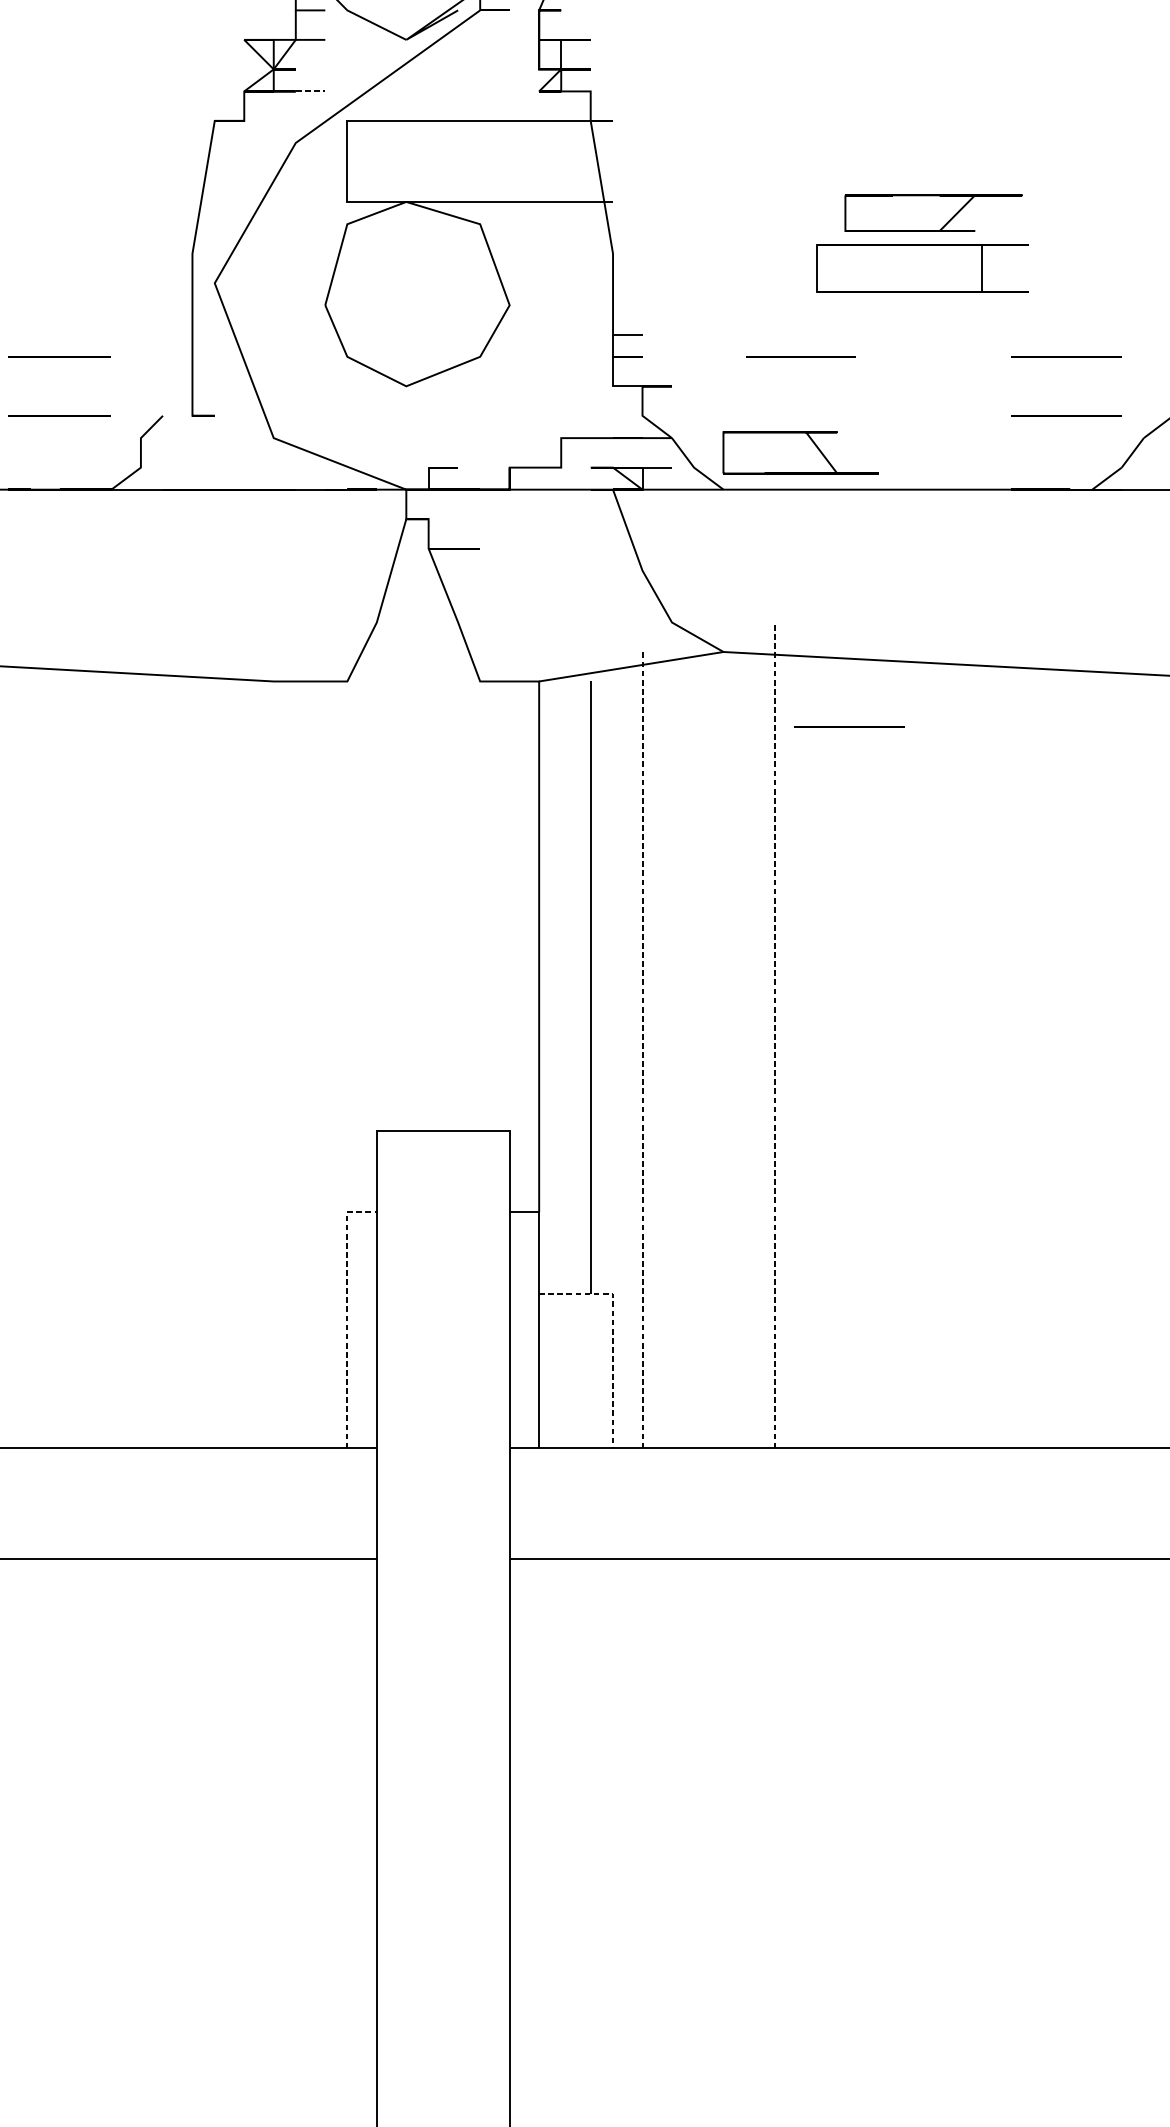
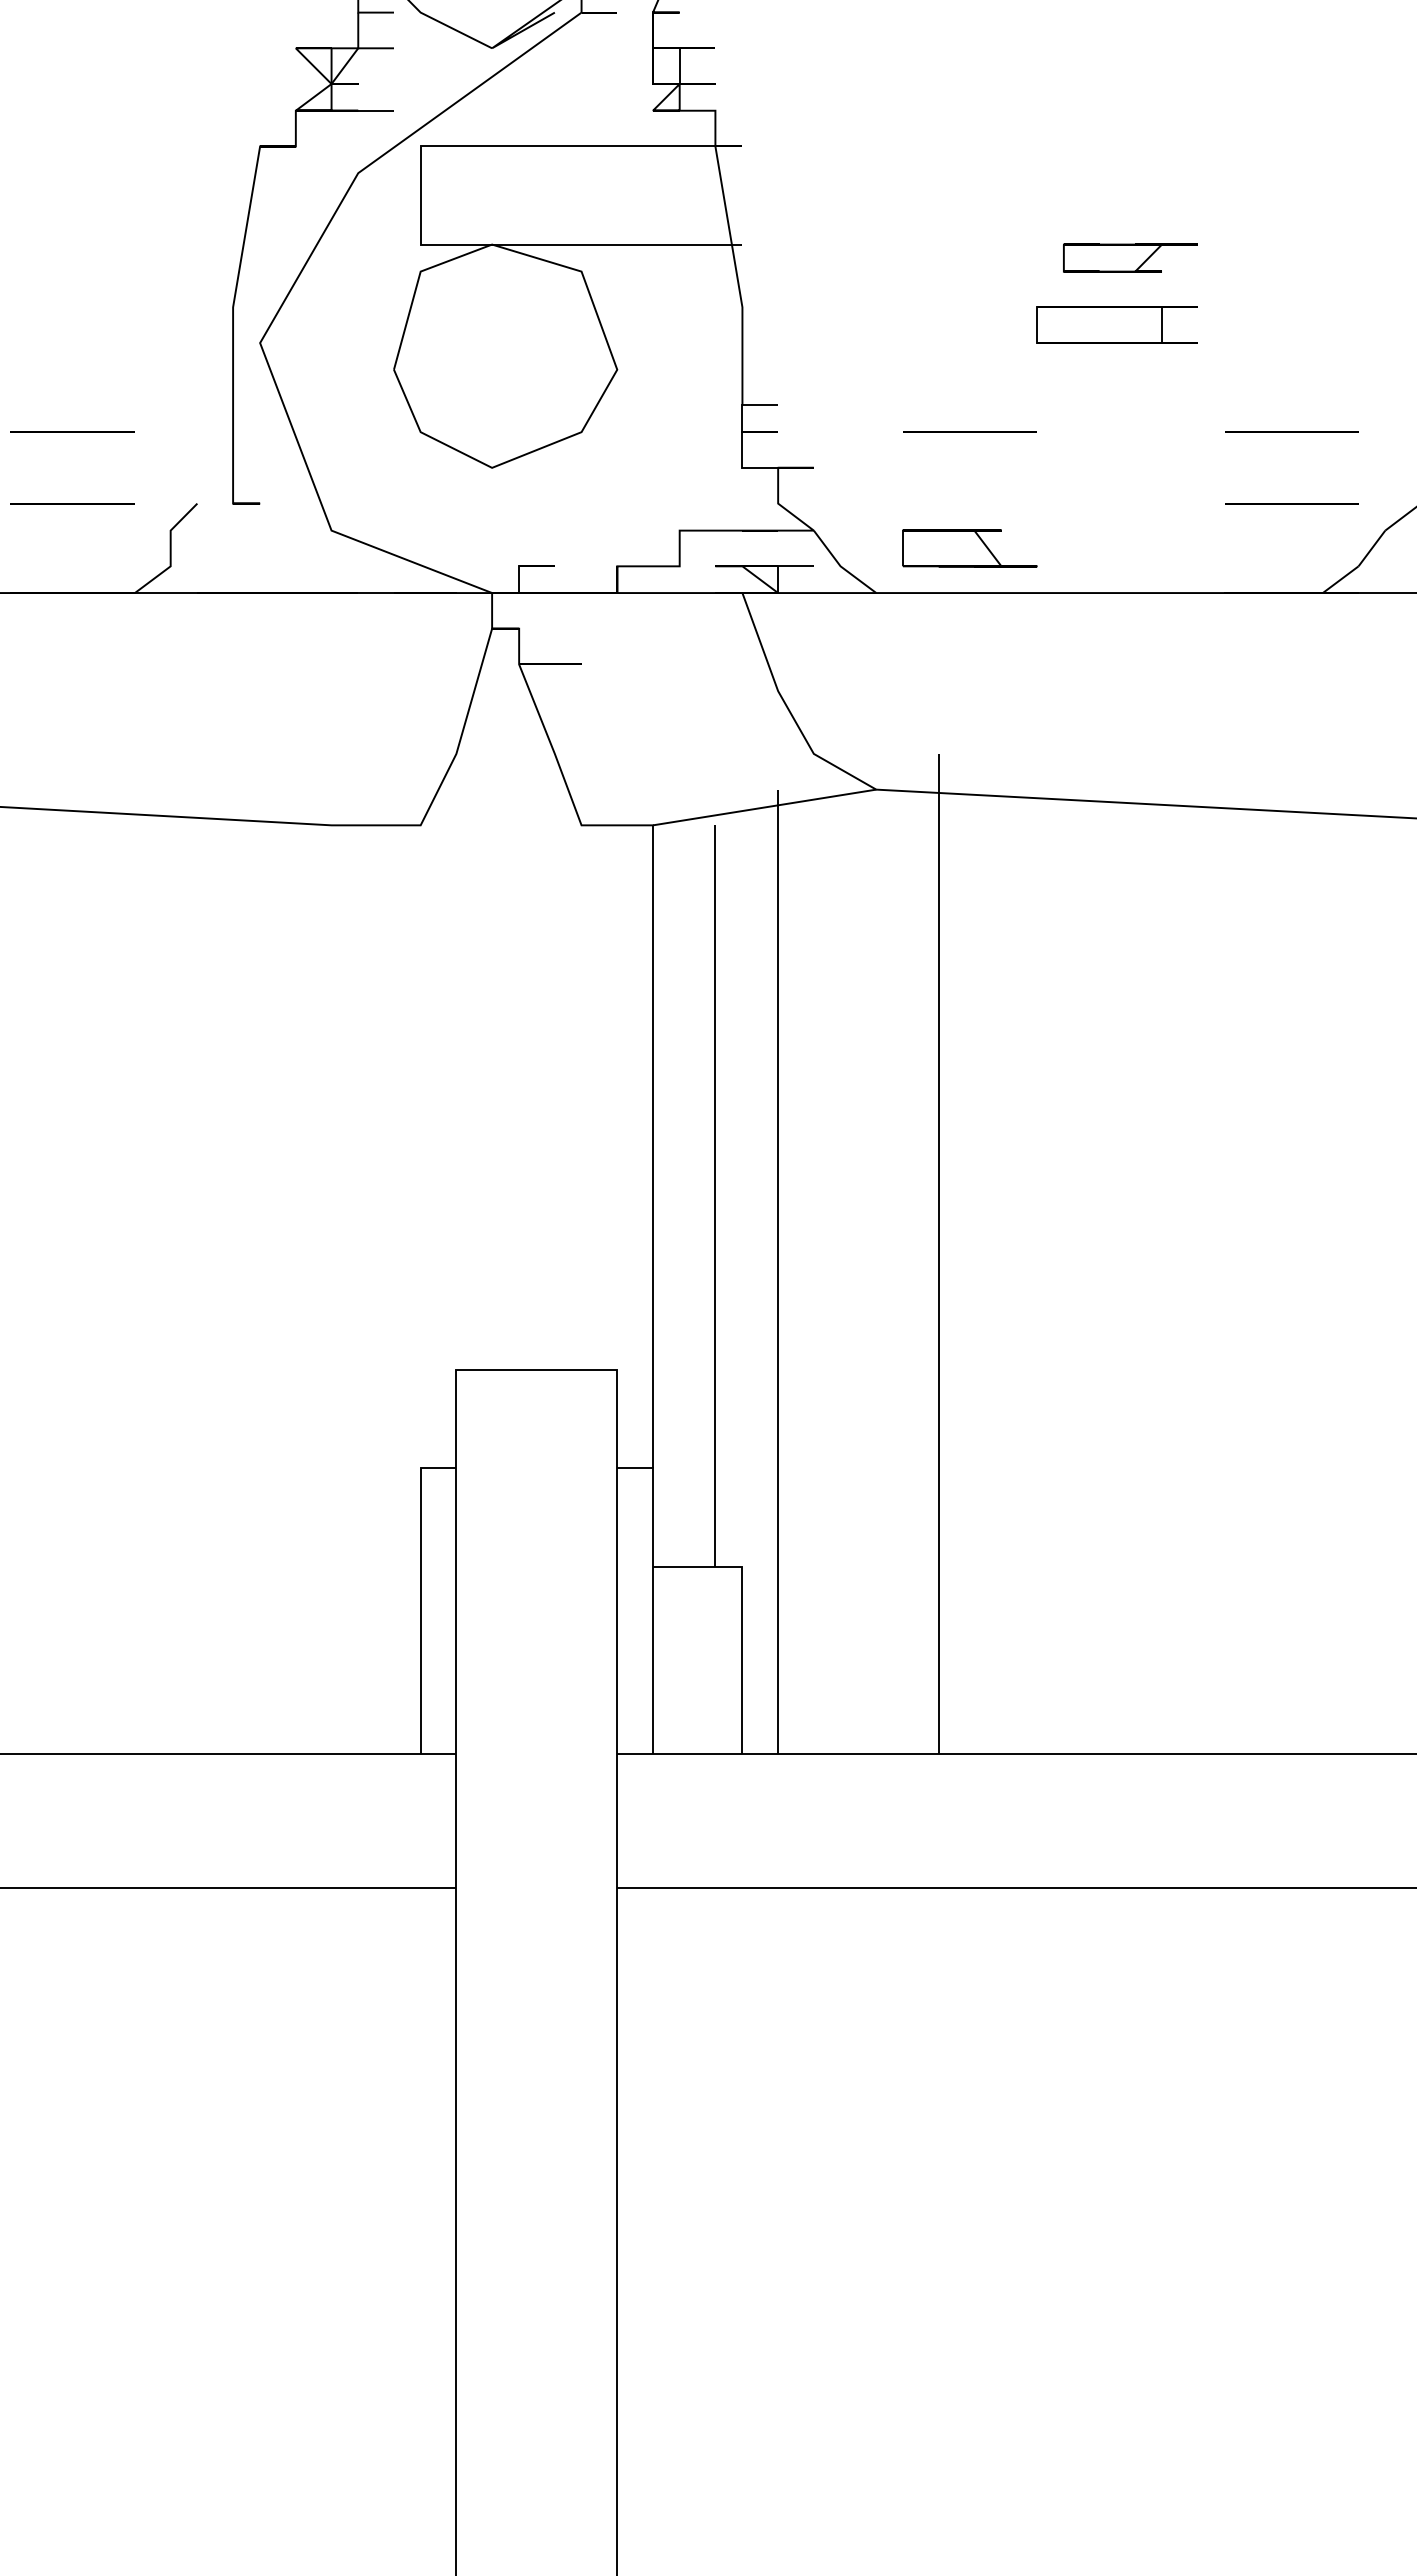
line: (310, 91) -> (376, 110), dashed -> solid
part: (933, 212) -> (1130, 257), size x0.62
part: (921, 267) -> (1116, 324), size x0.62
part: (800, 452) -> (969, 548), size x0.71
line: (849, 726) -> (1028, 879), removed
line: (774, 1035) -> (938, 1253), dashed -> solid
line: (642, 1049) -> (778, 1271), dashed -> solid
line: (347, 1314) -> (420, 1592), dashed -> solid
line: (613, 1333) -> (742, 1615), dashed -> solid

